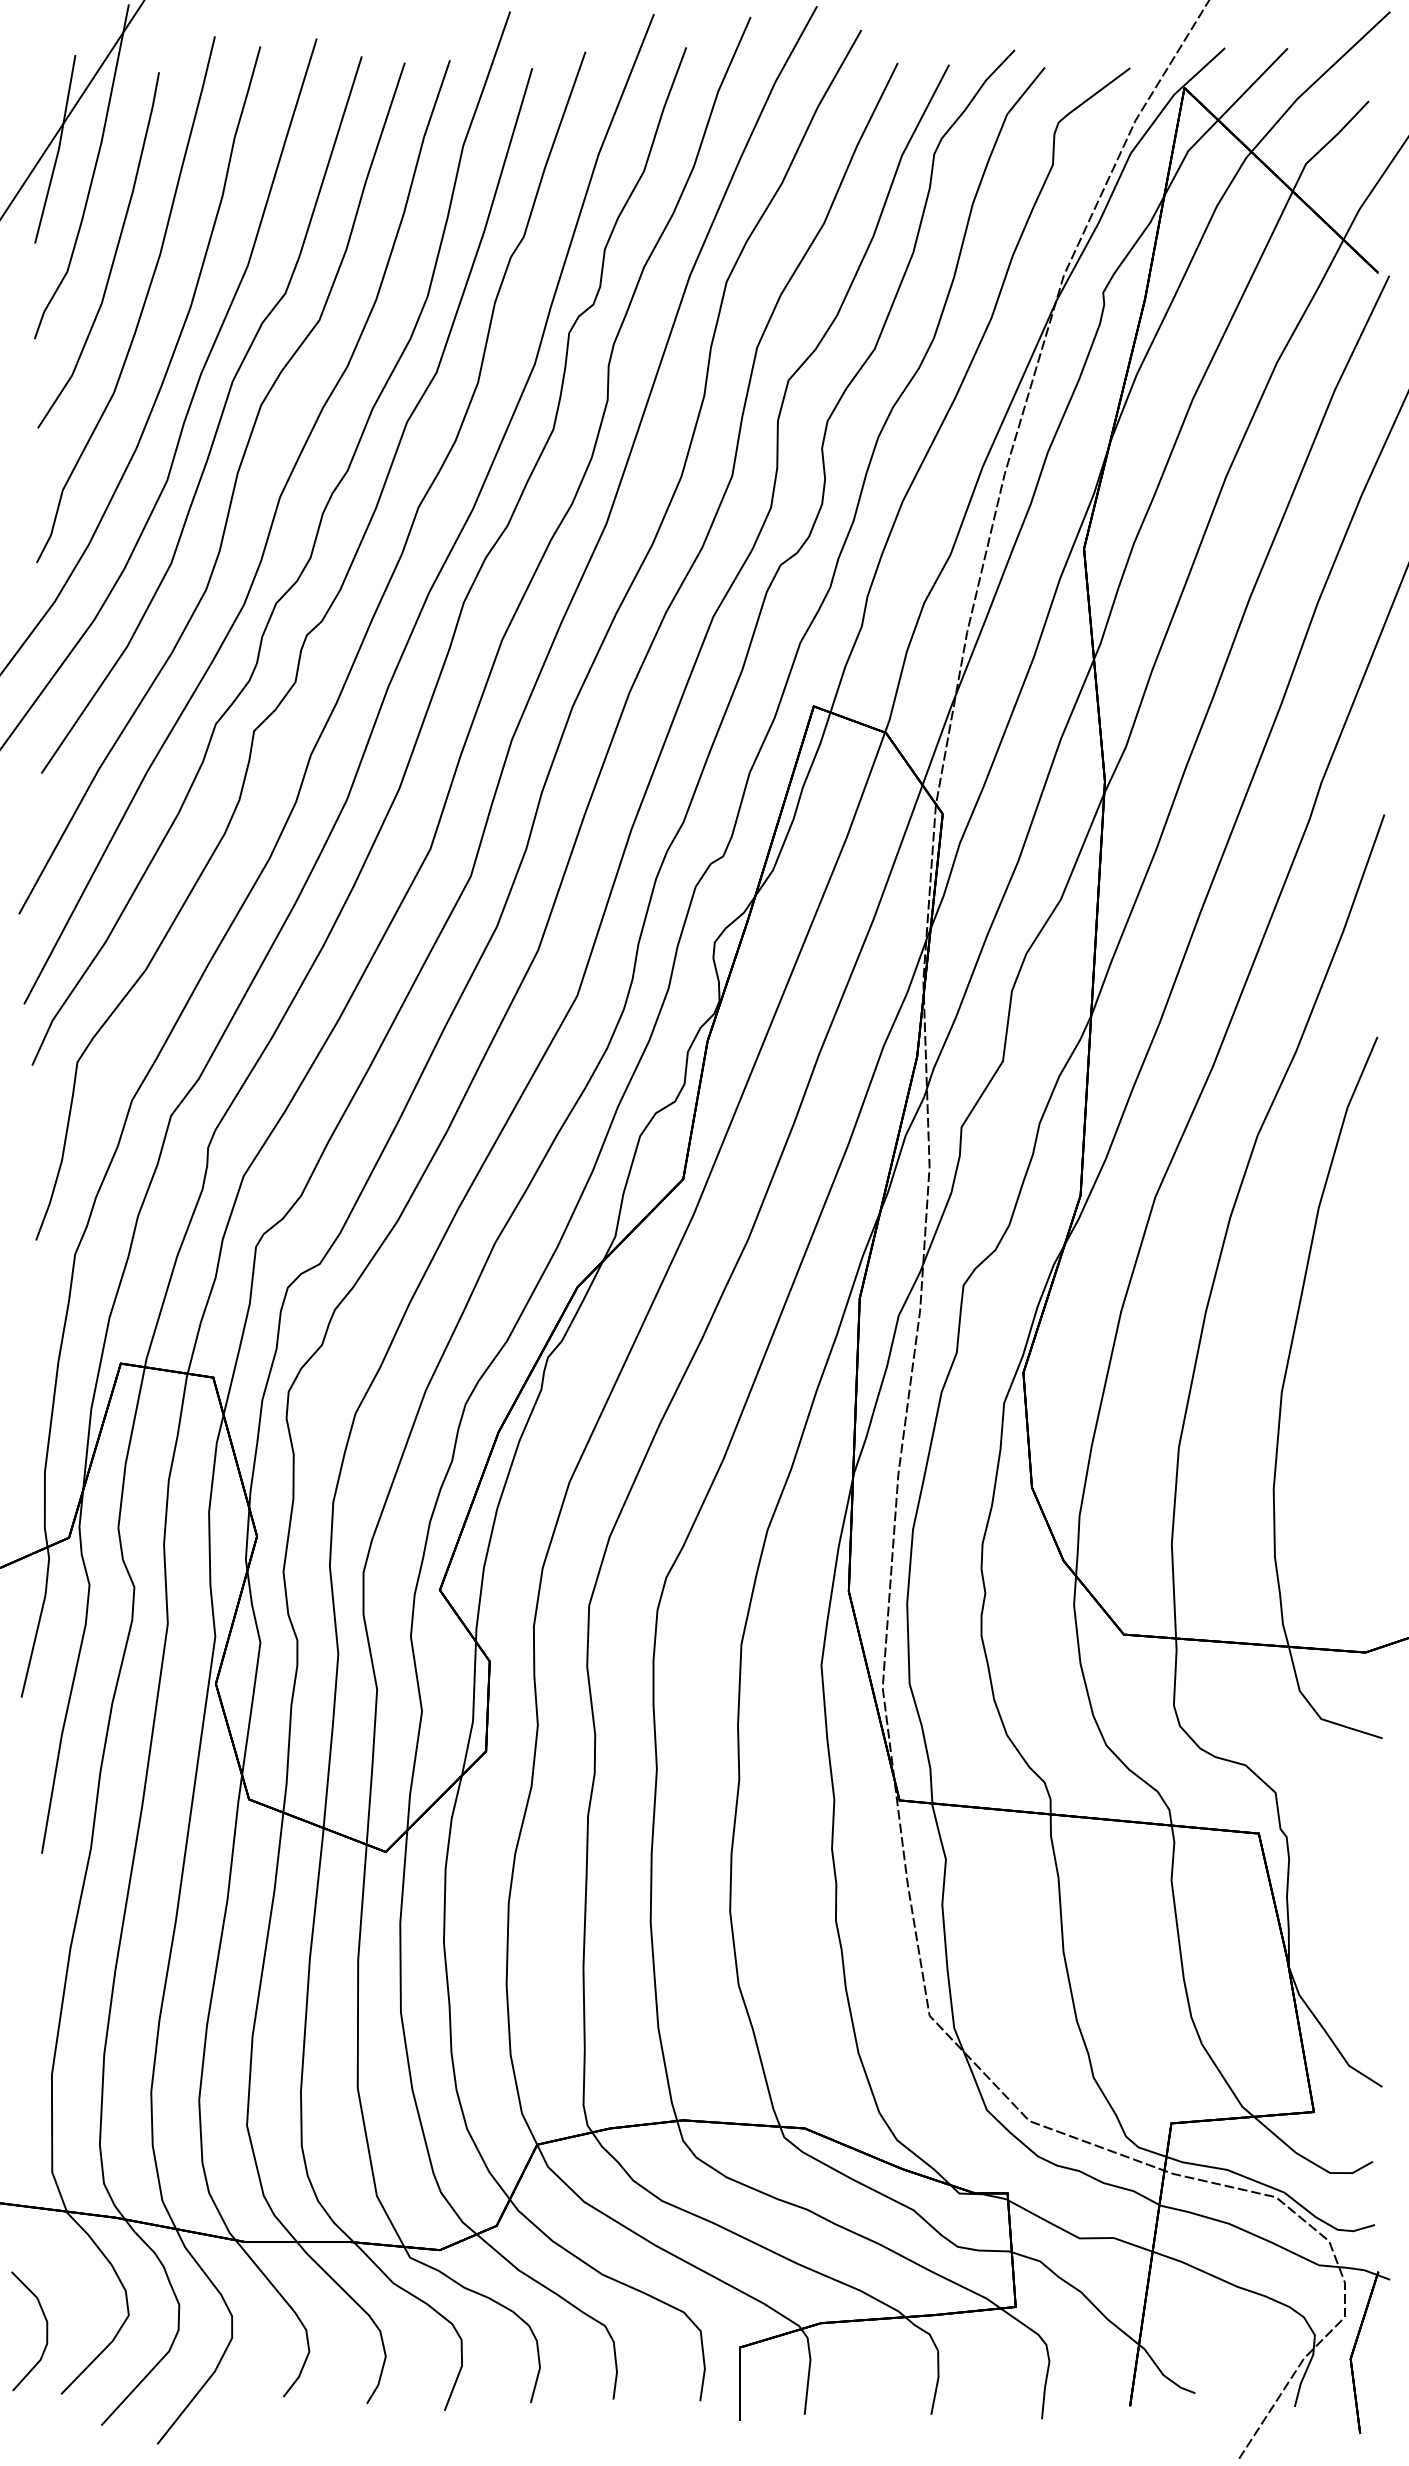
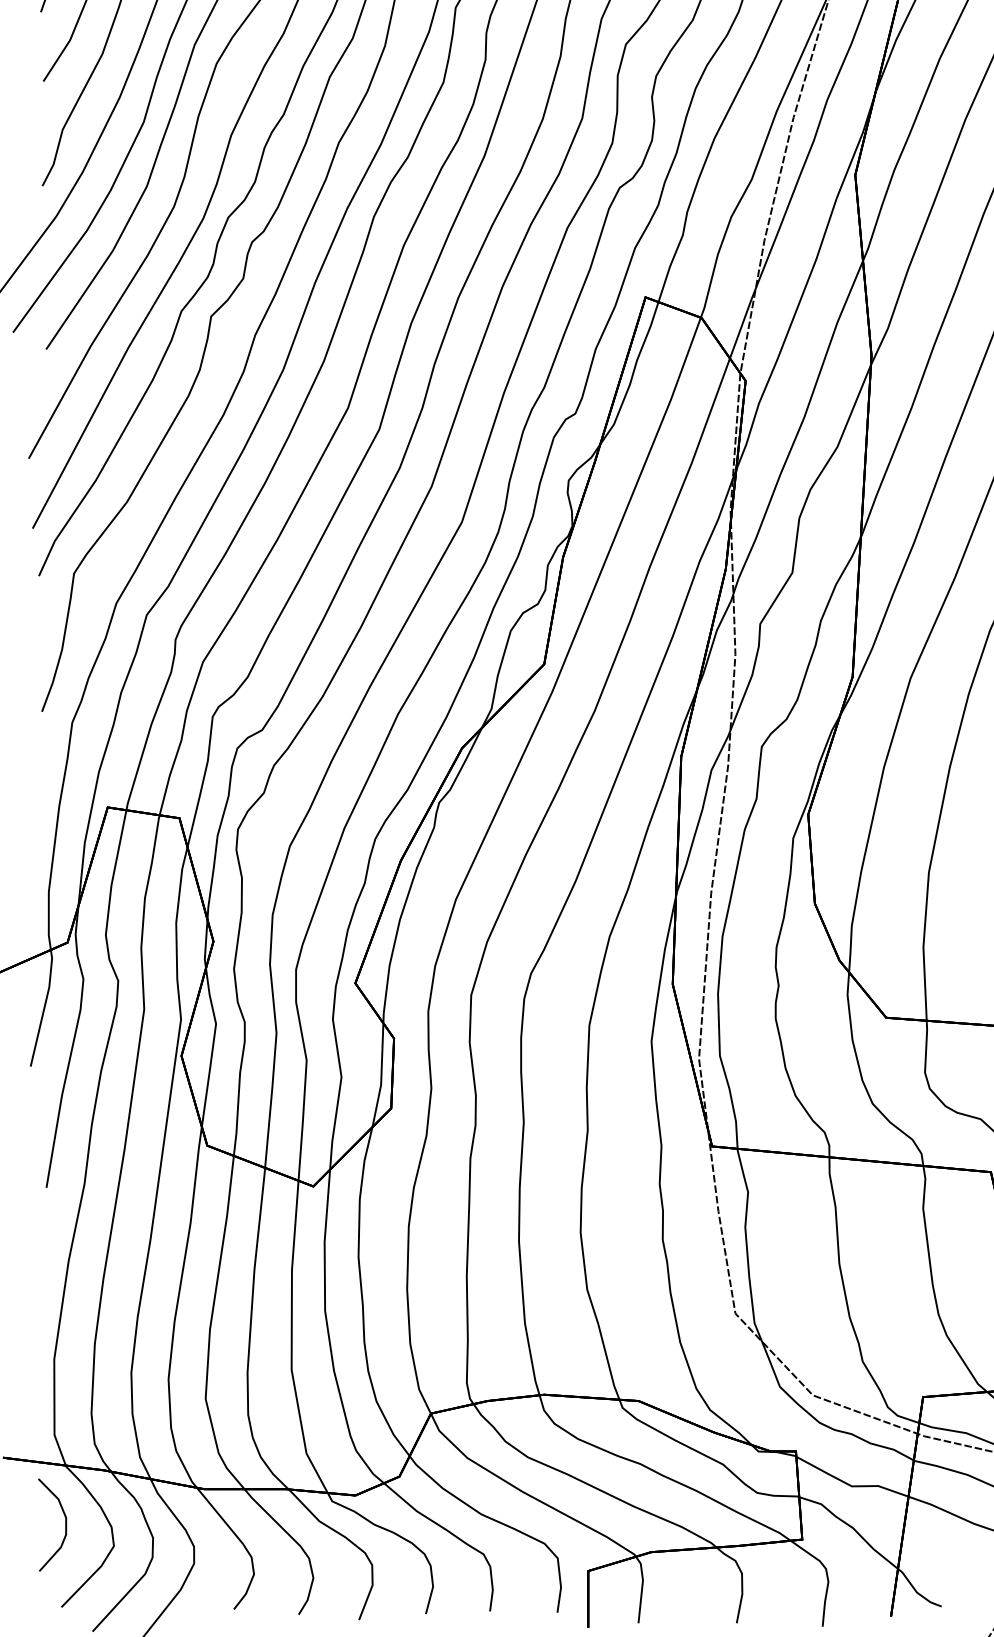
curve: (46, 2331) -> (65, 1525), moved

